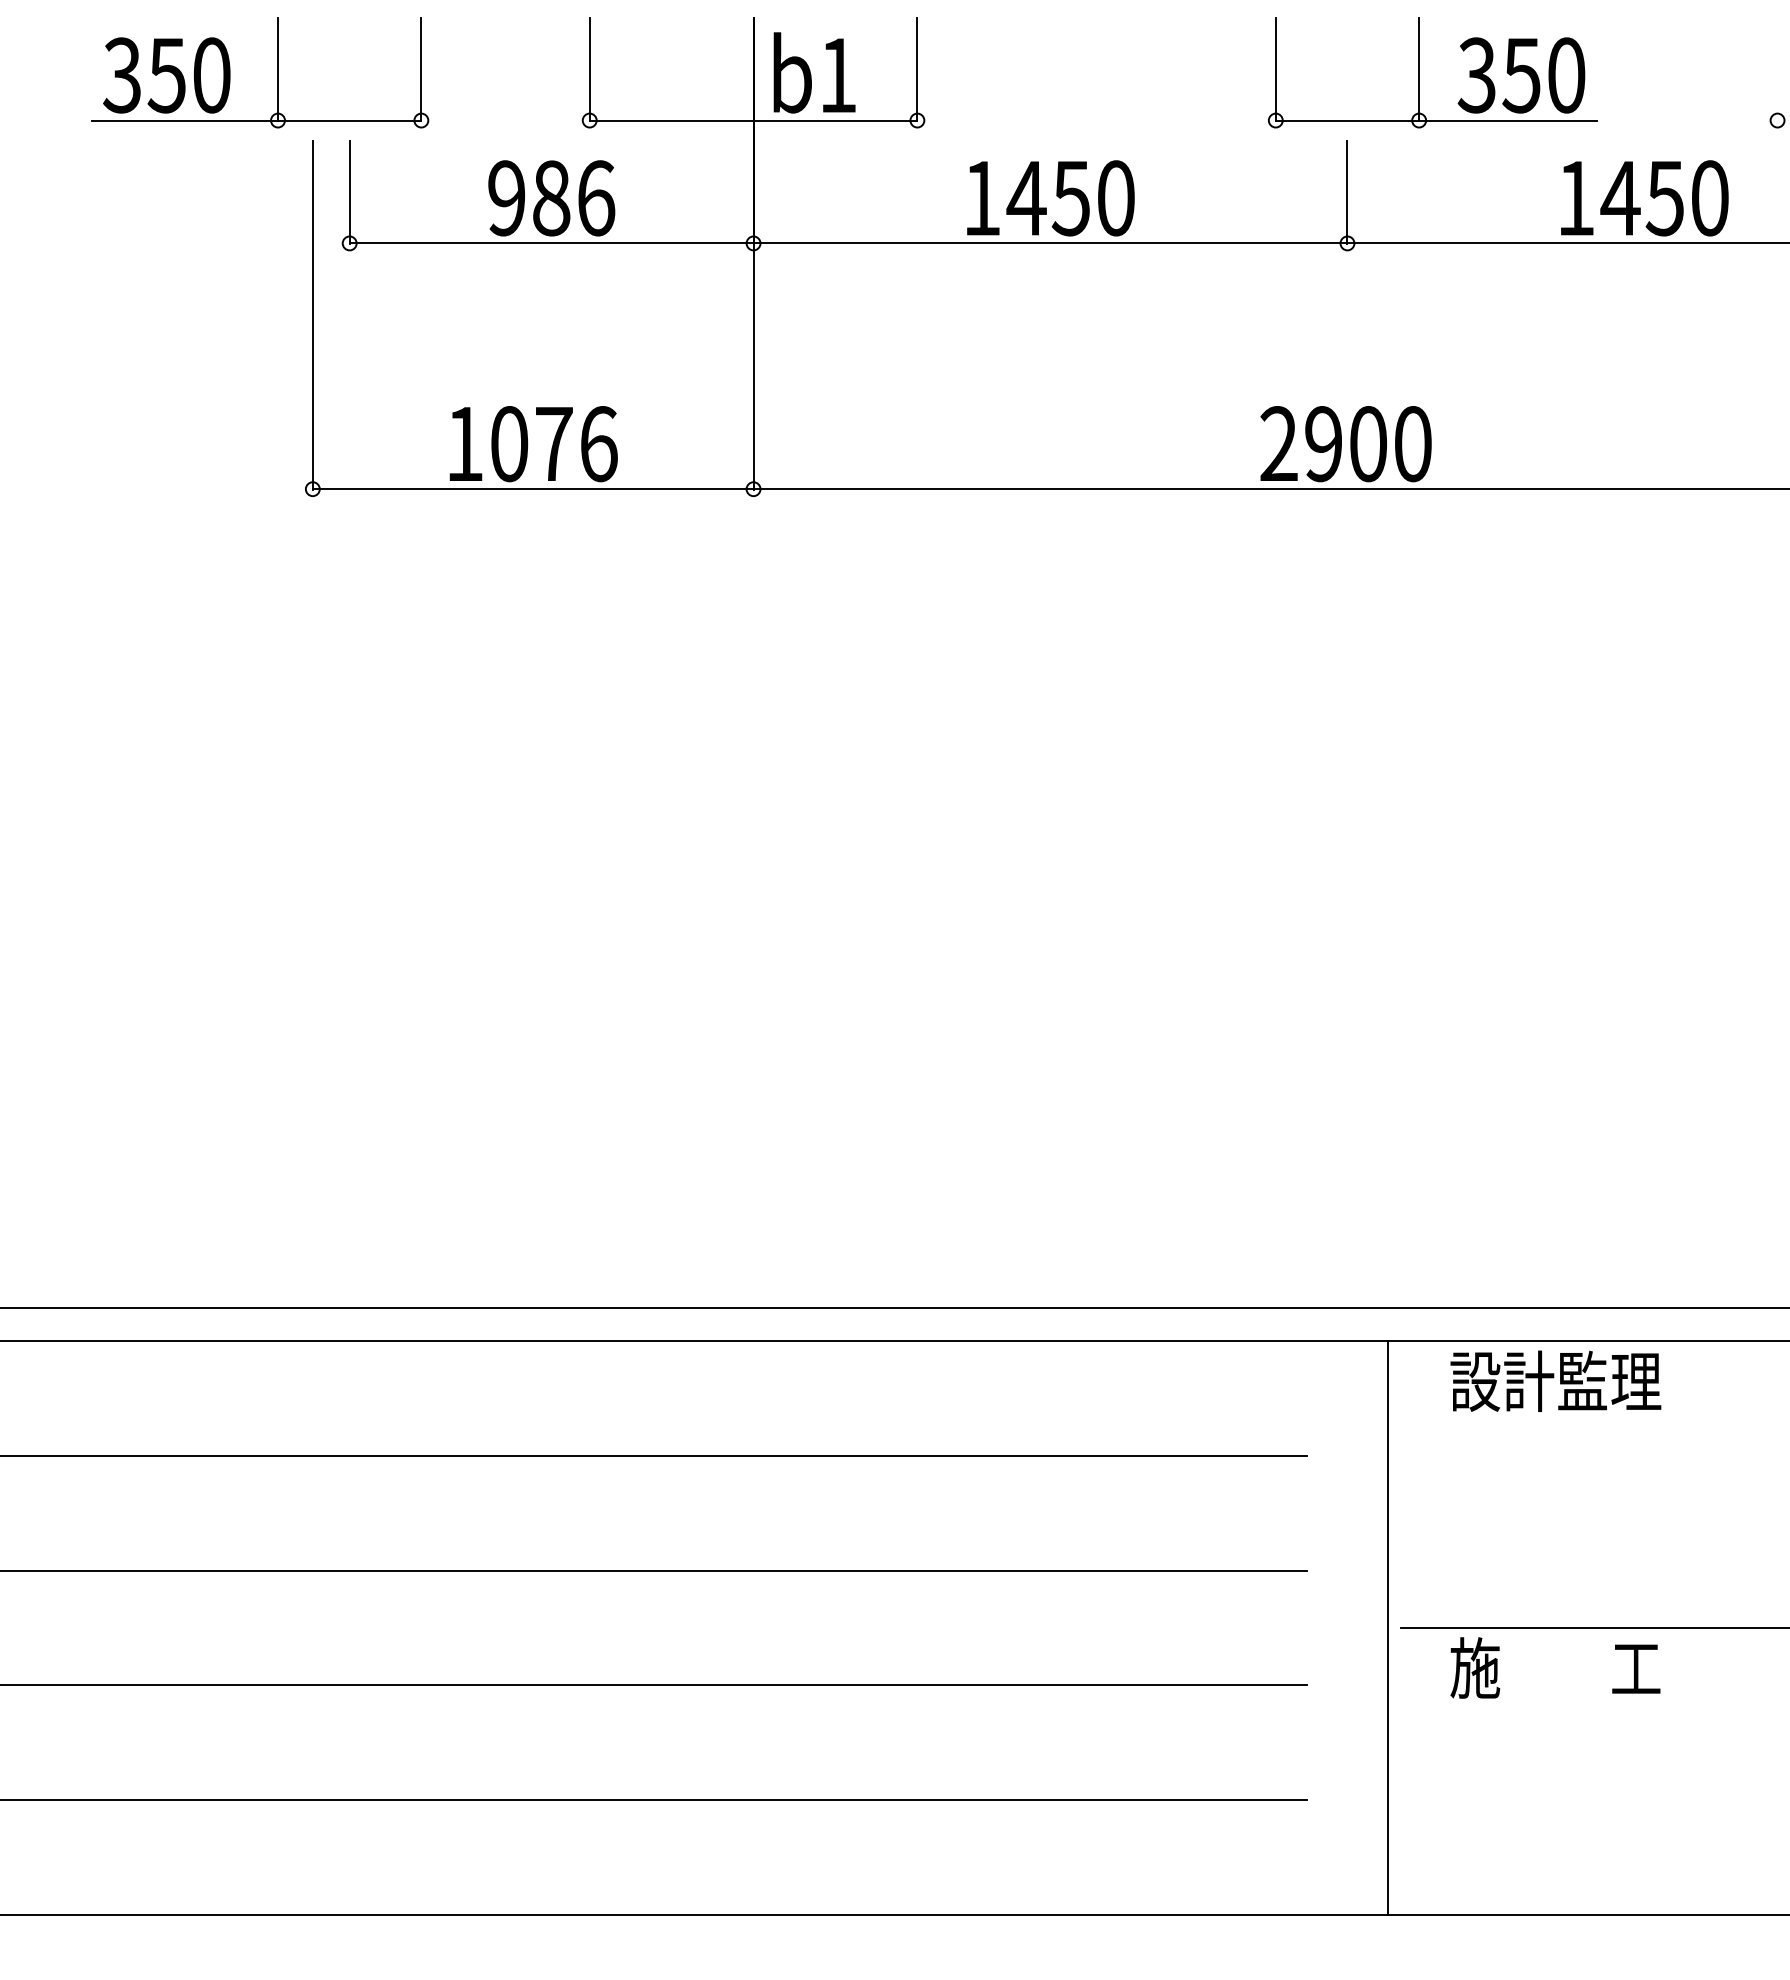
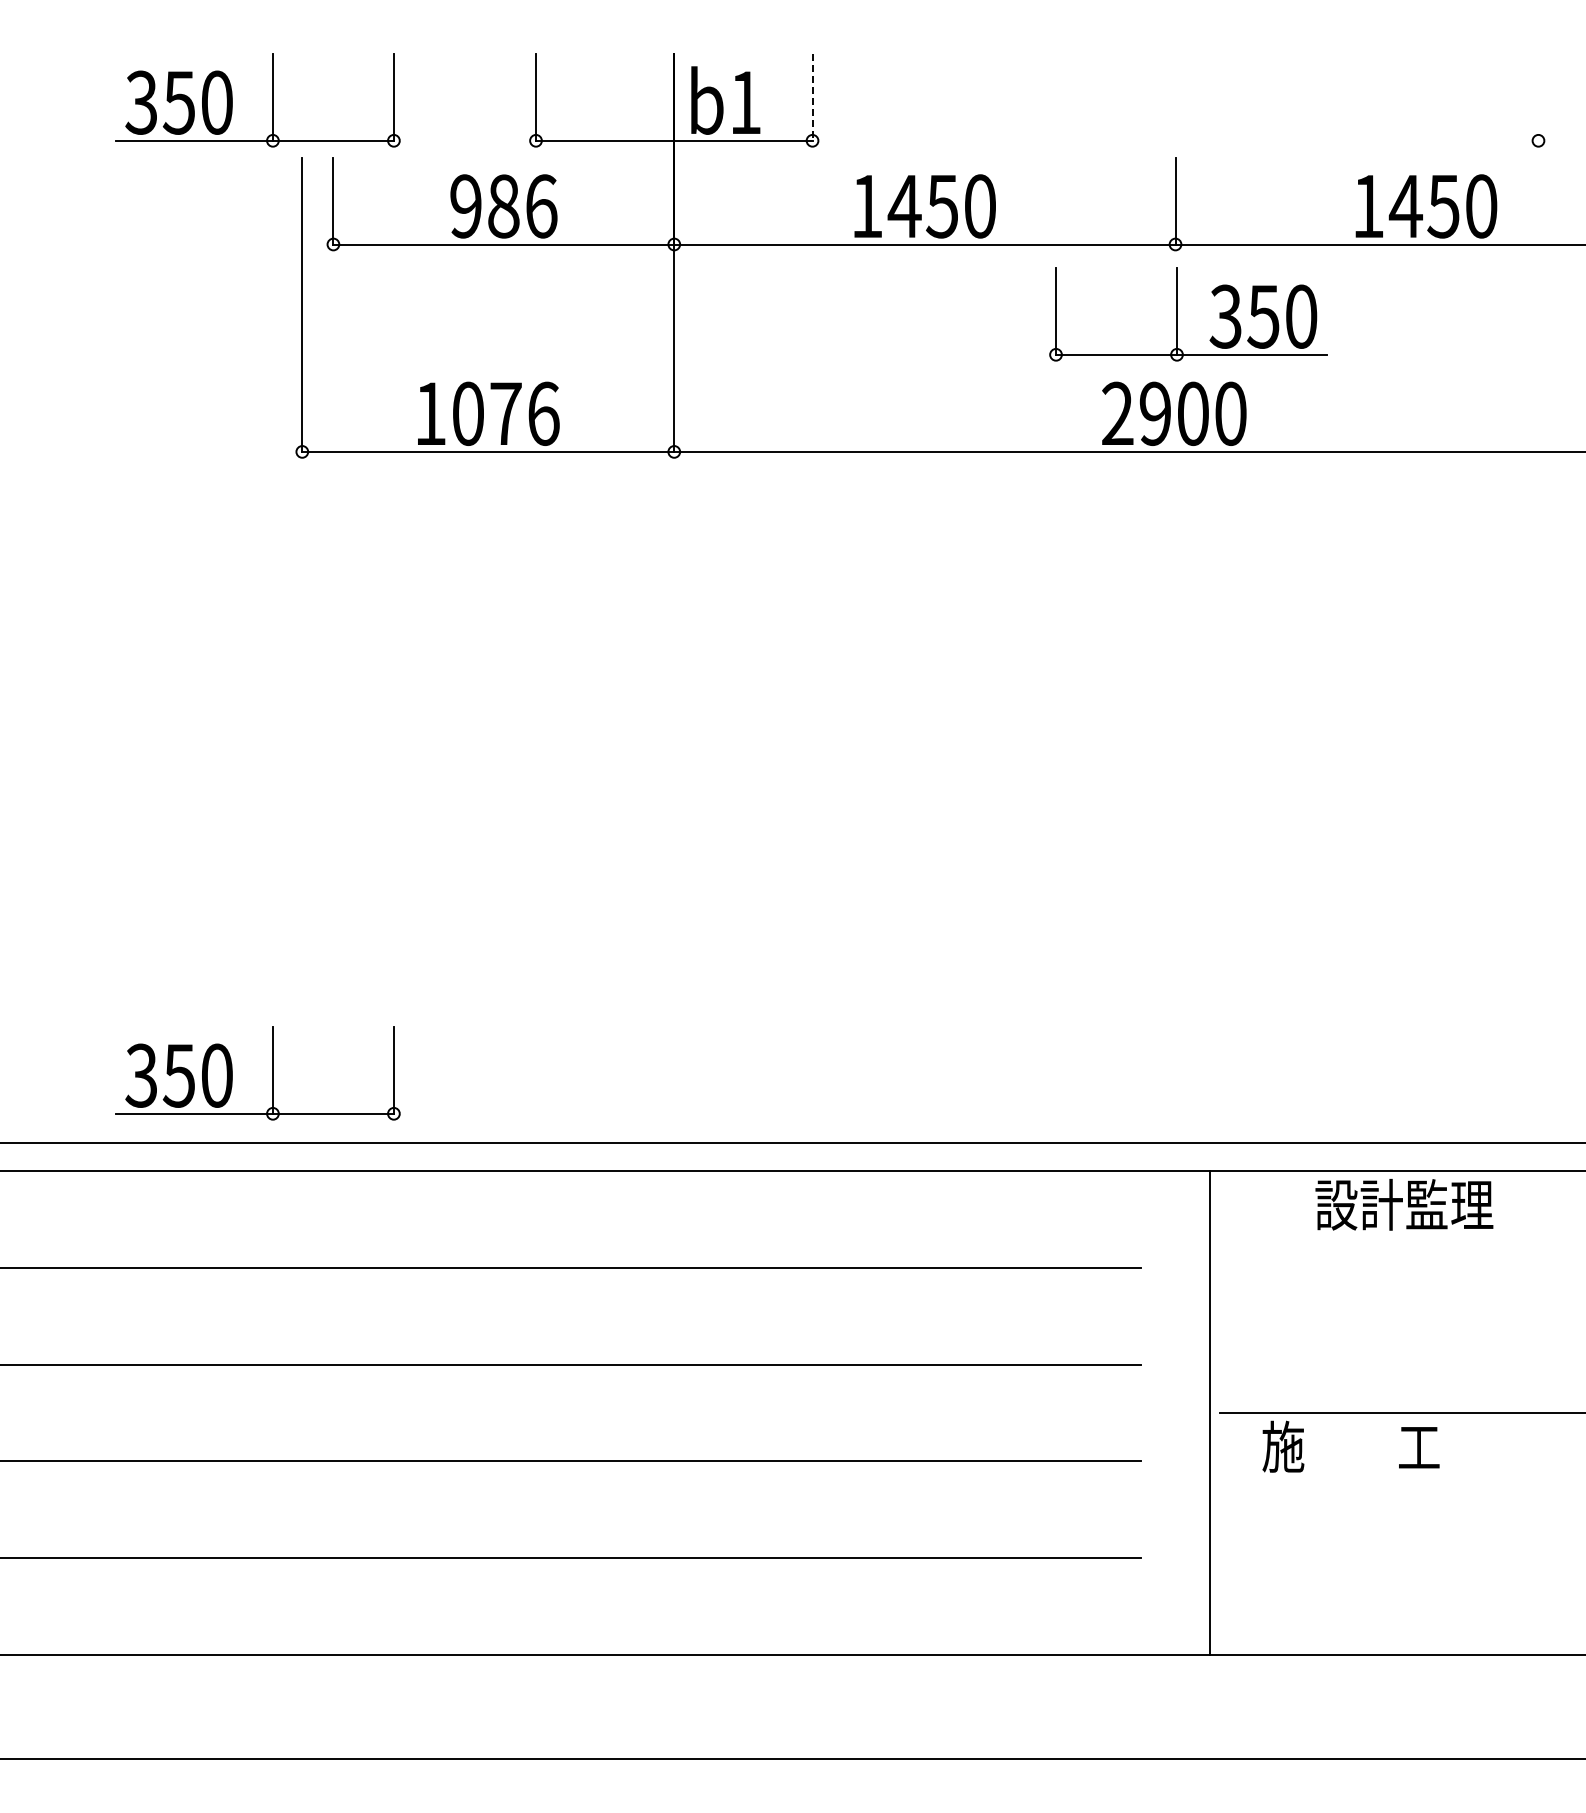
line: (917, 70) -> (812, 98), solid -> dashed
part: (1419, 72) -> (1177, 314), moved
part: (277, 1225) -> (272, 1073), added
text: (1556, 1380) -> (1404, 1204), moved

